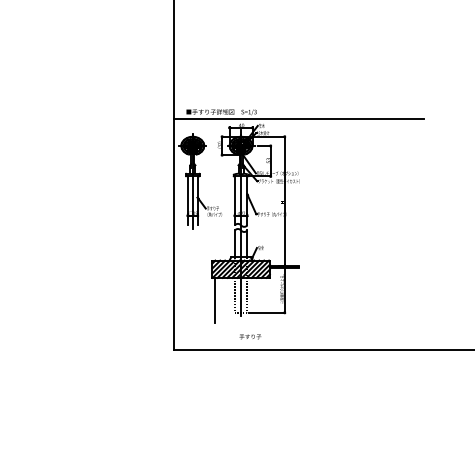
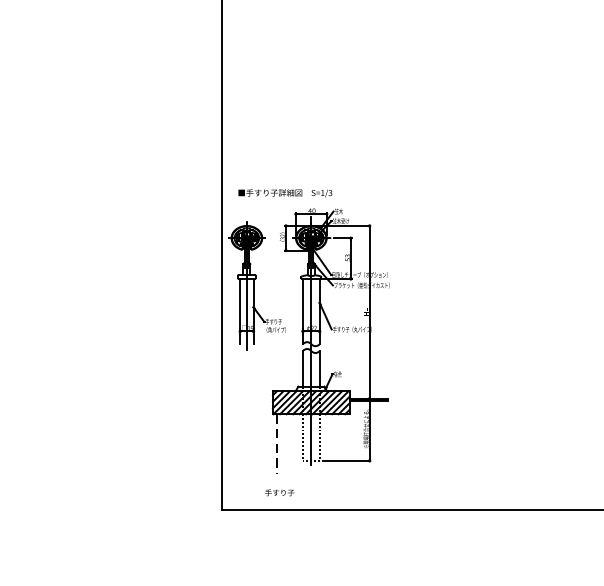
line: (298, 119) -> (387, 202), removed
line: (215, 300) -> (277, 444), solid -> dashed
text: (250, 336) -> (279, 492), moved

